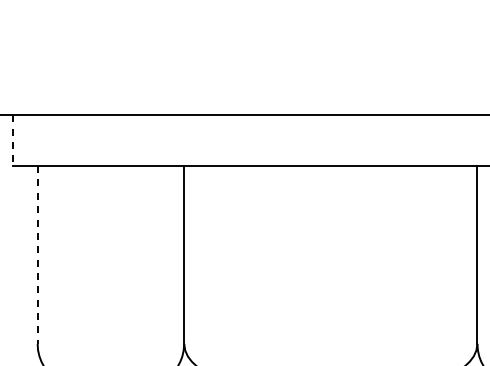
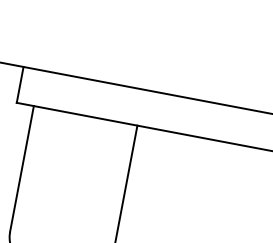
line: (13, 141) -> (20, 85), dashed -> solid
line: (37, 254) -> (21, 168), dashed -> solid

